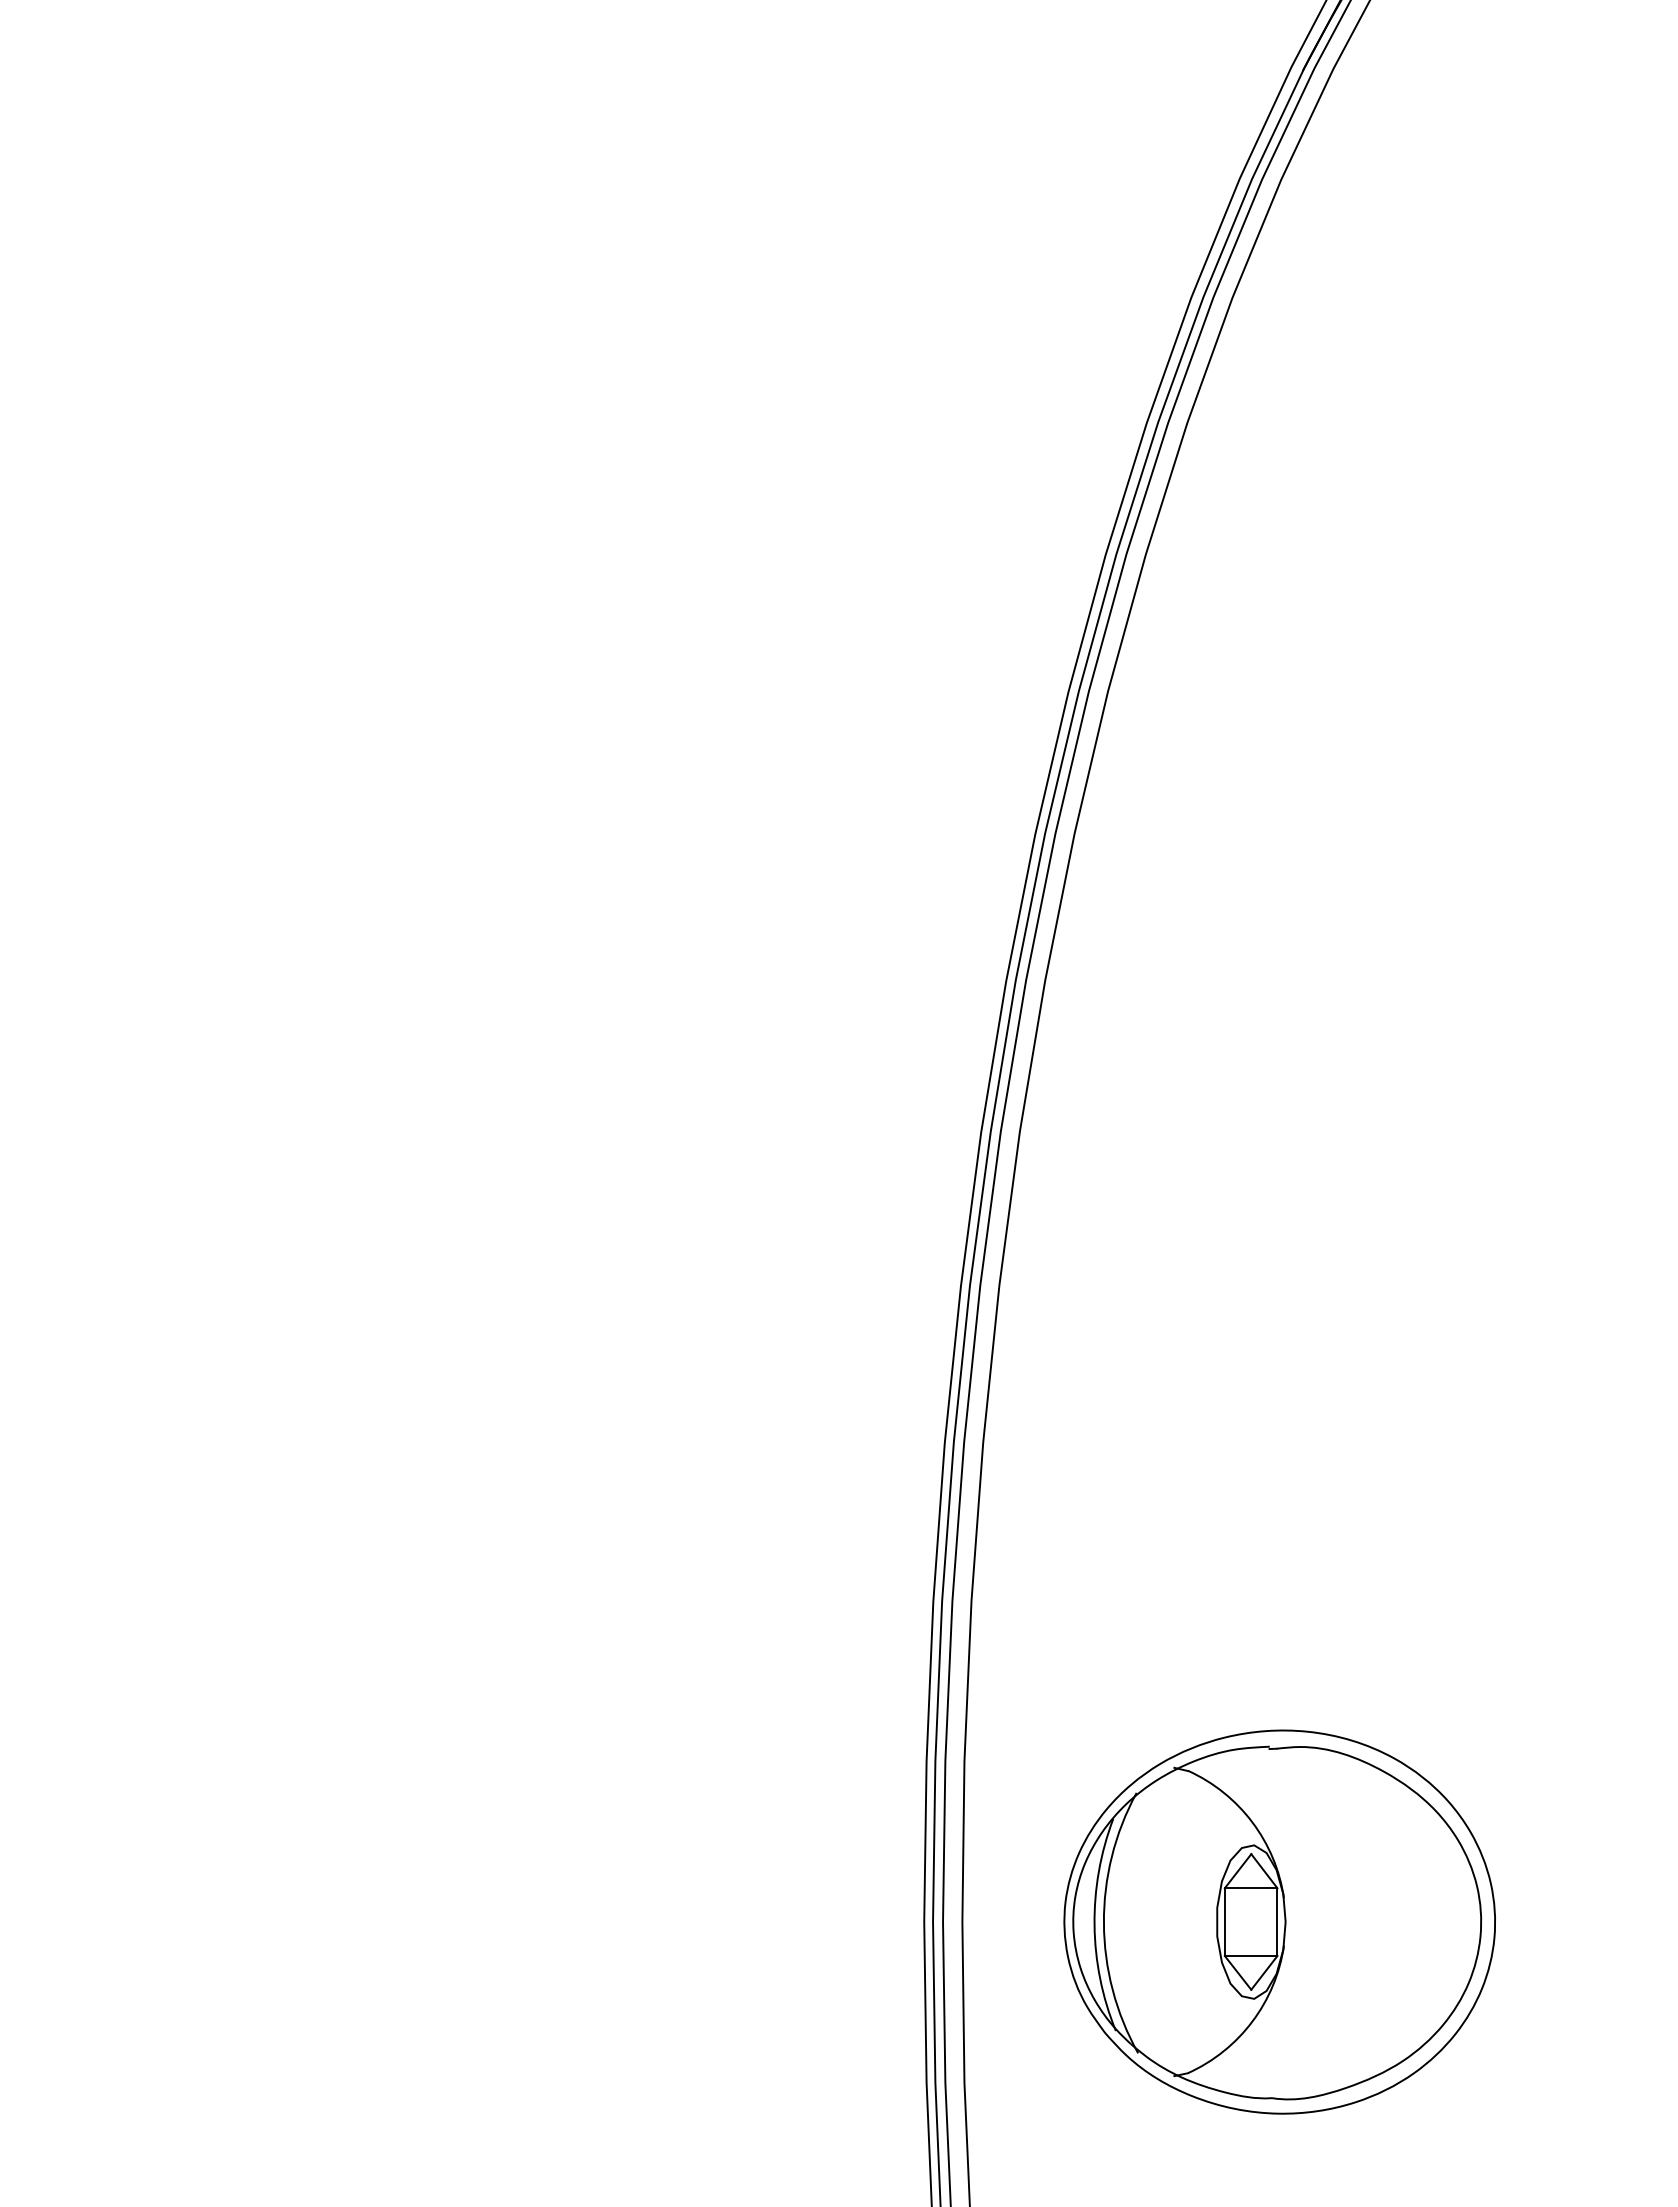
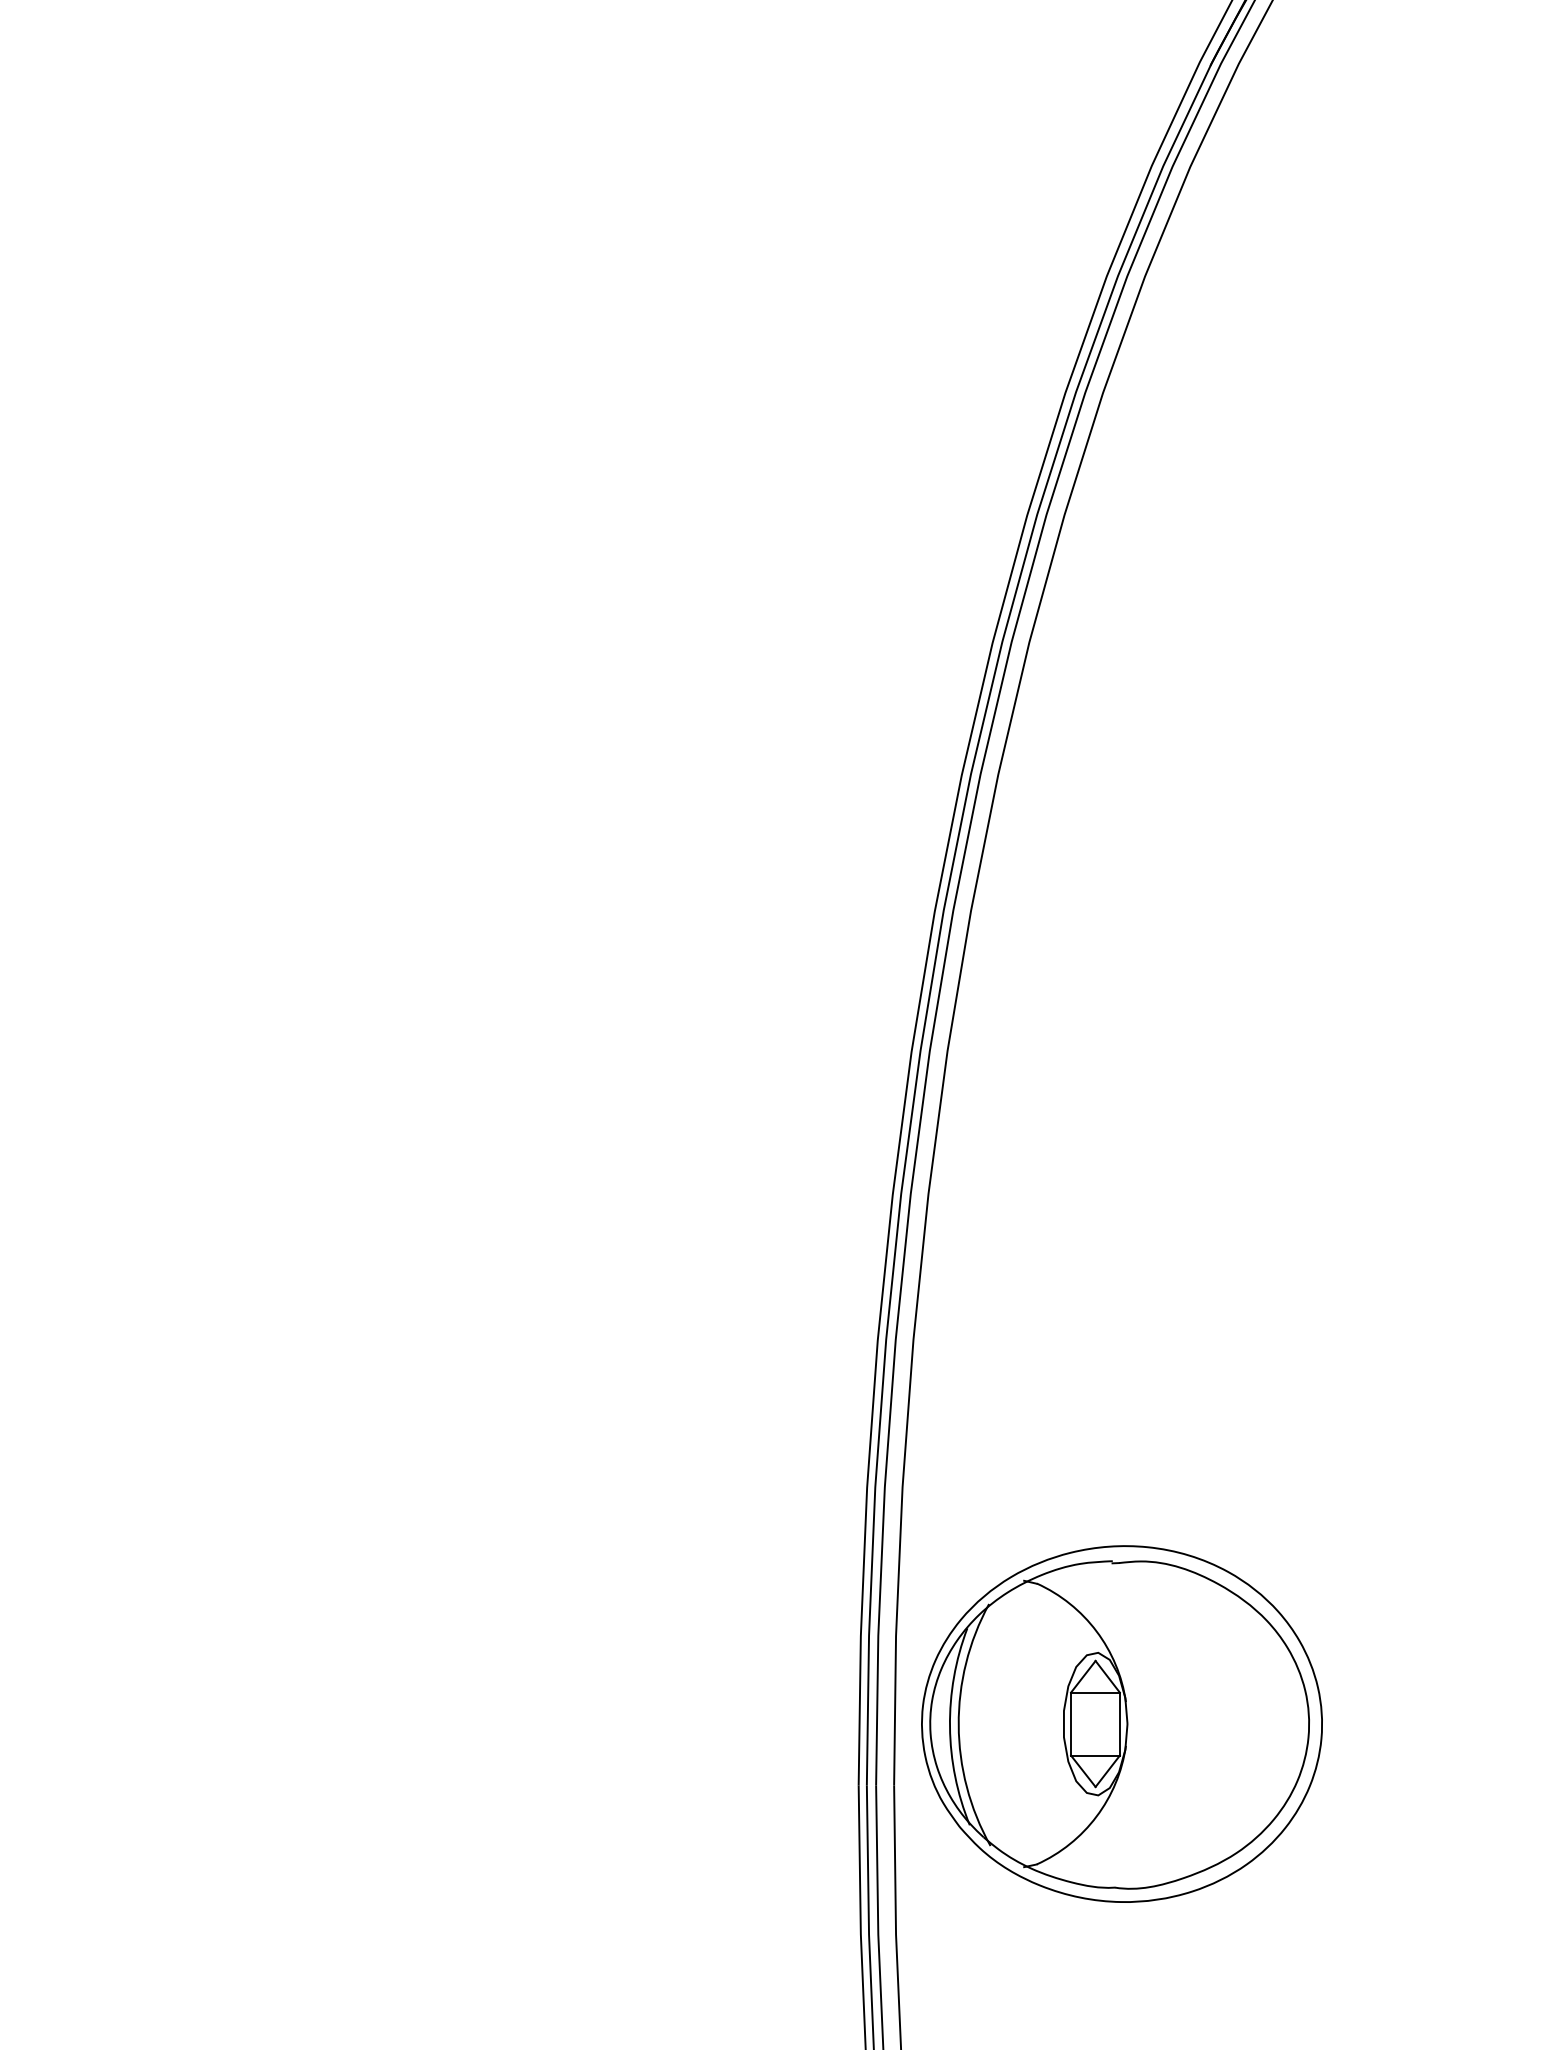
part: (1279, 1921) -> (1121, 1723), moved

